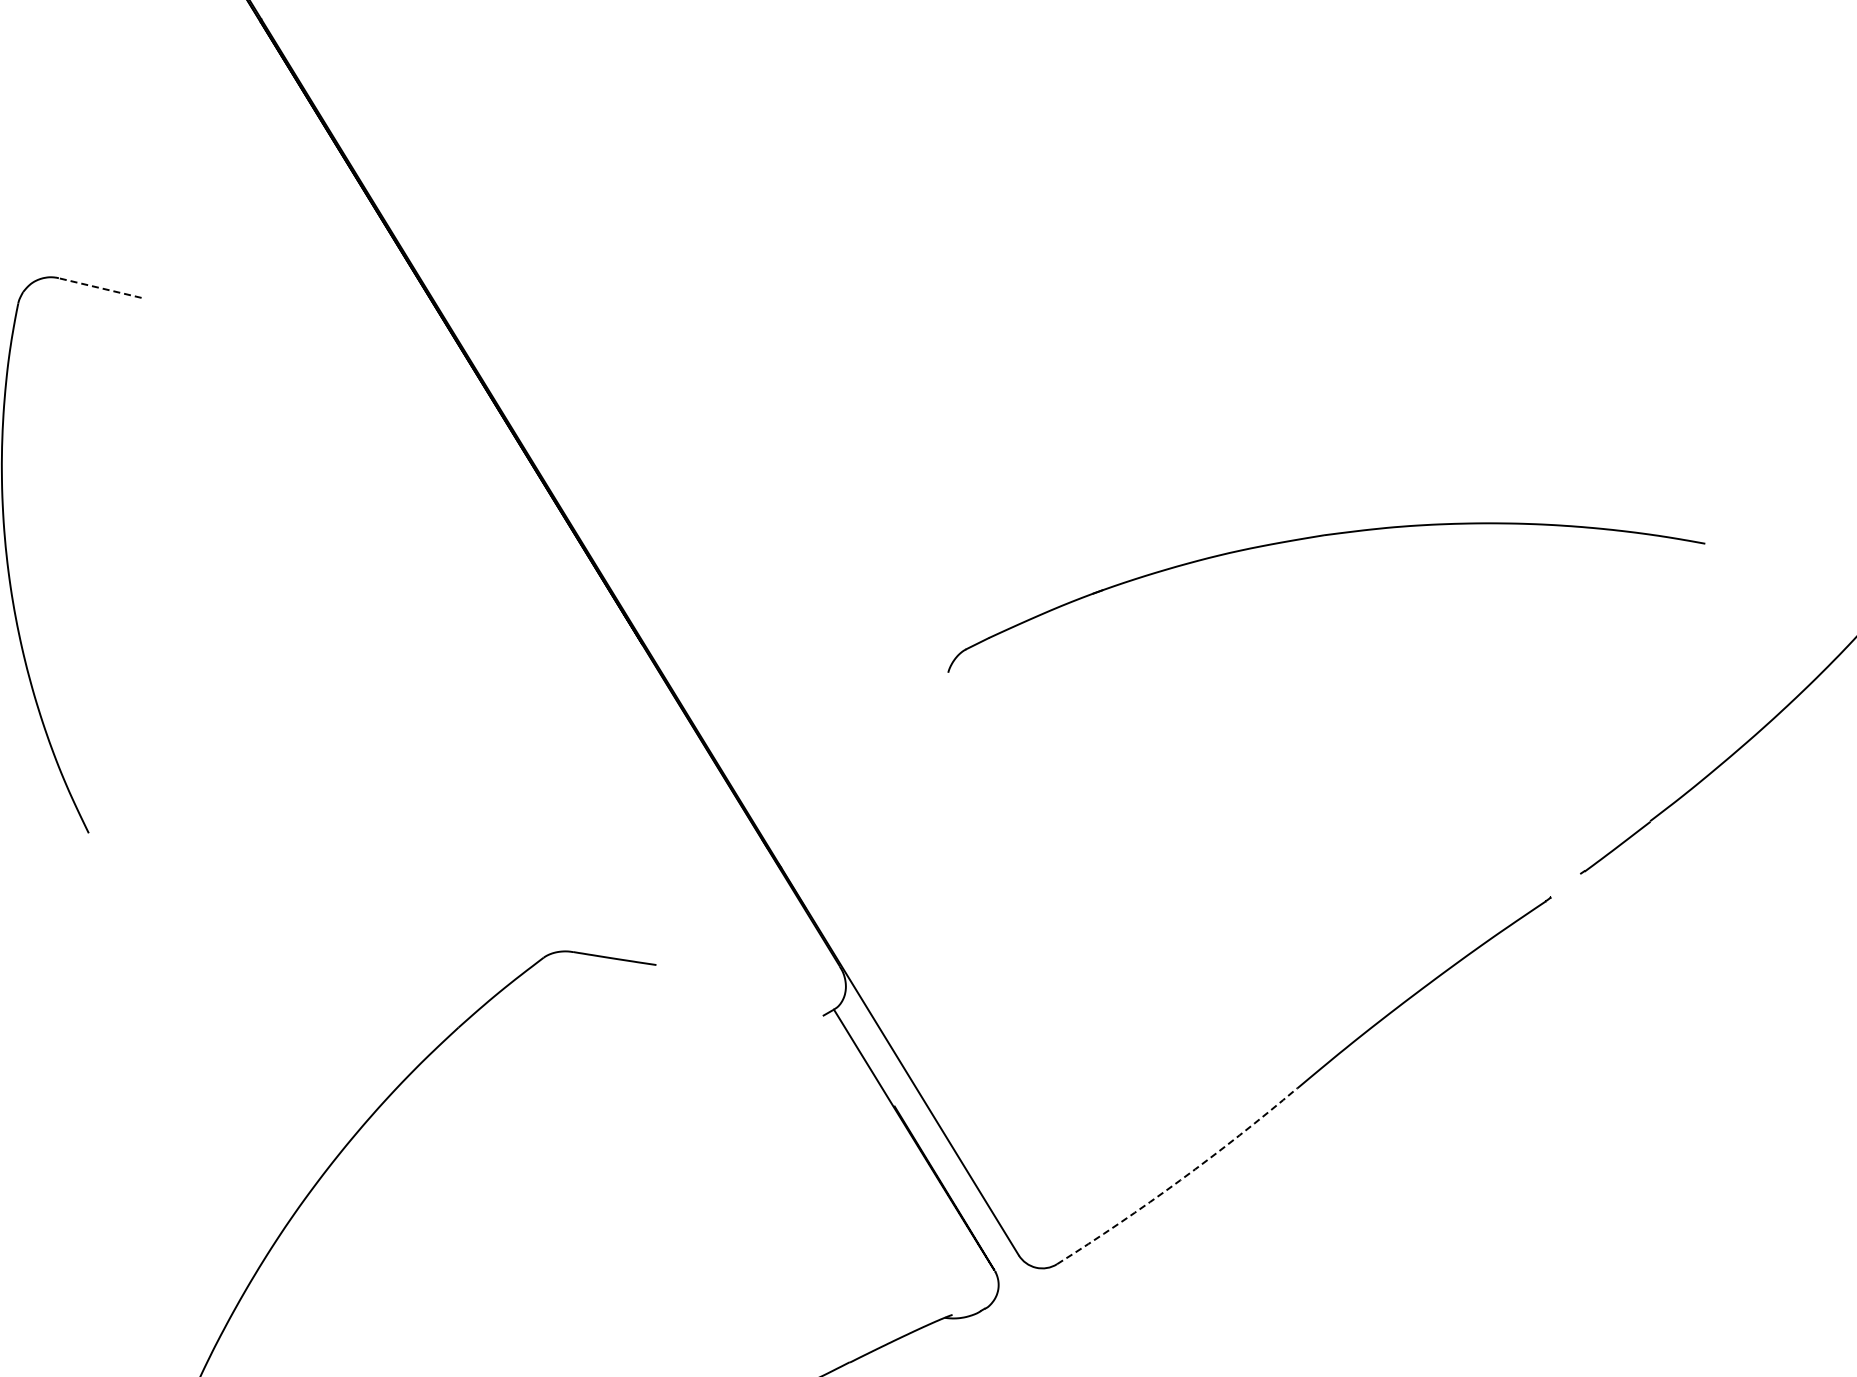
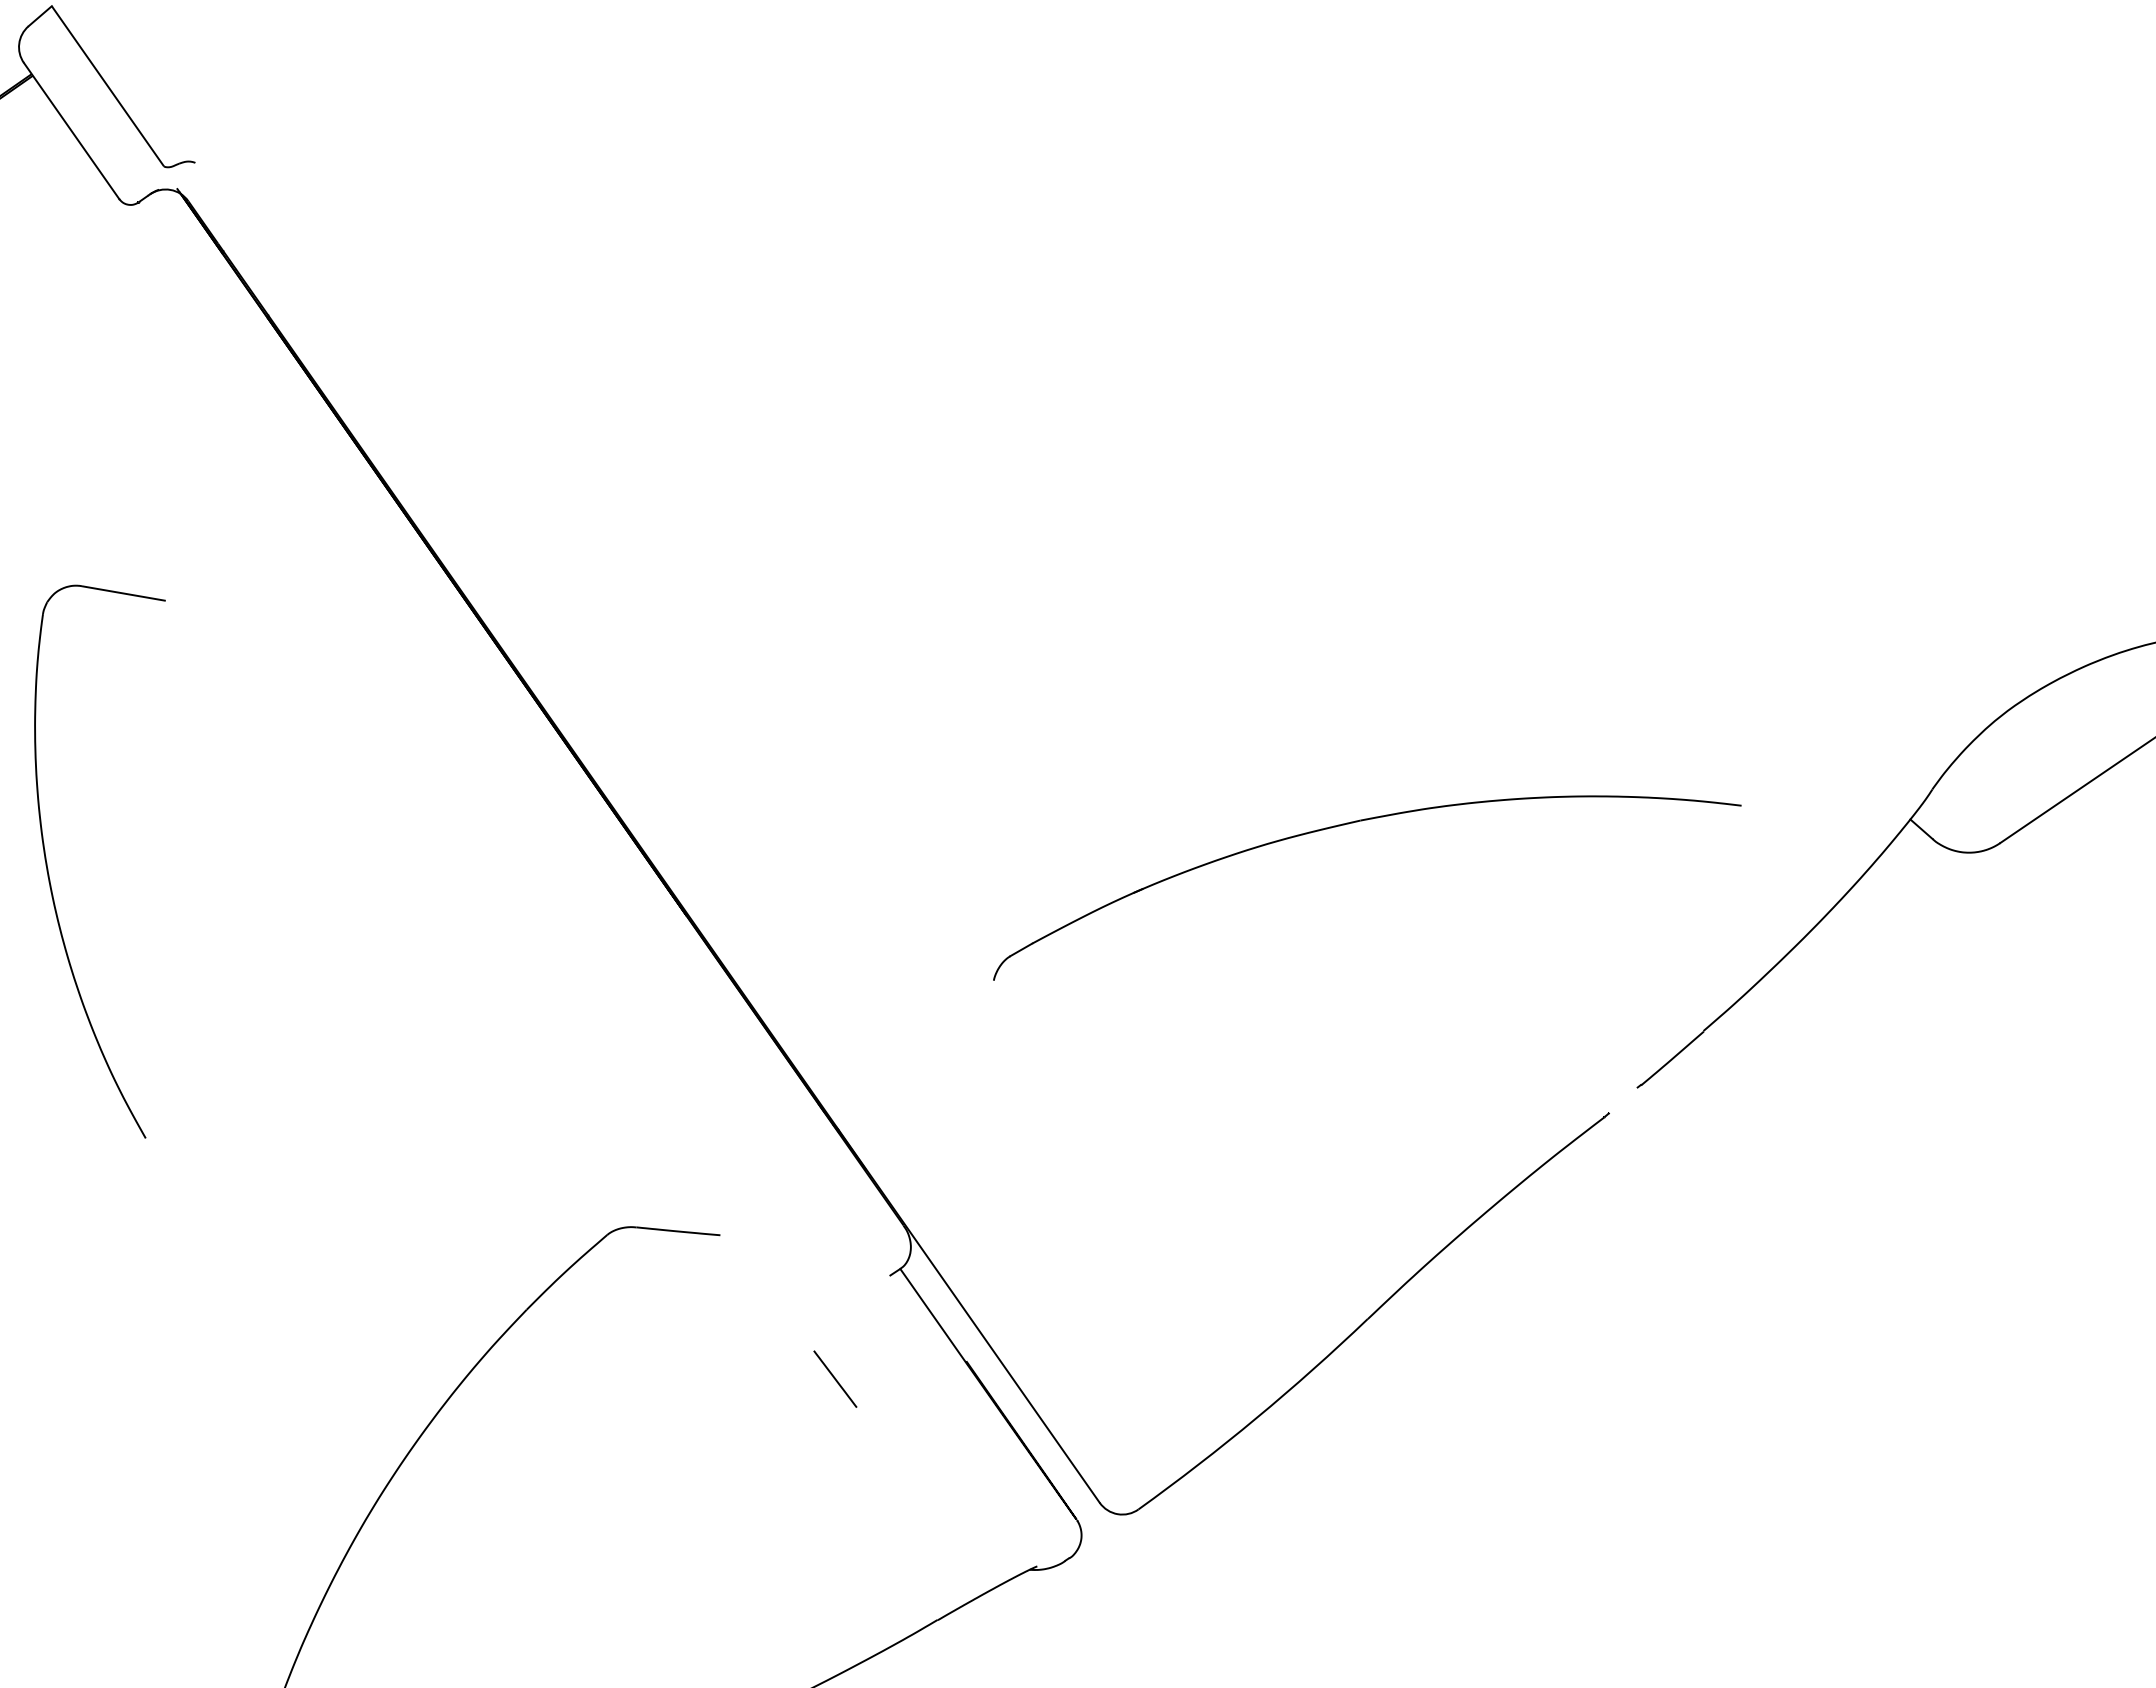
line: (99, 288) -> (123, 593), dashed -> solid
part: (1316, 537) -> (1353, 823), moved
line: (762, 1115) -> (835, 1378), added
arc: (1180, 1180) -> (1256, 1418), dashed -> solid

